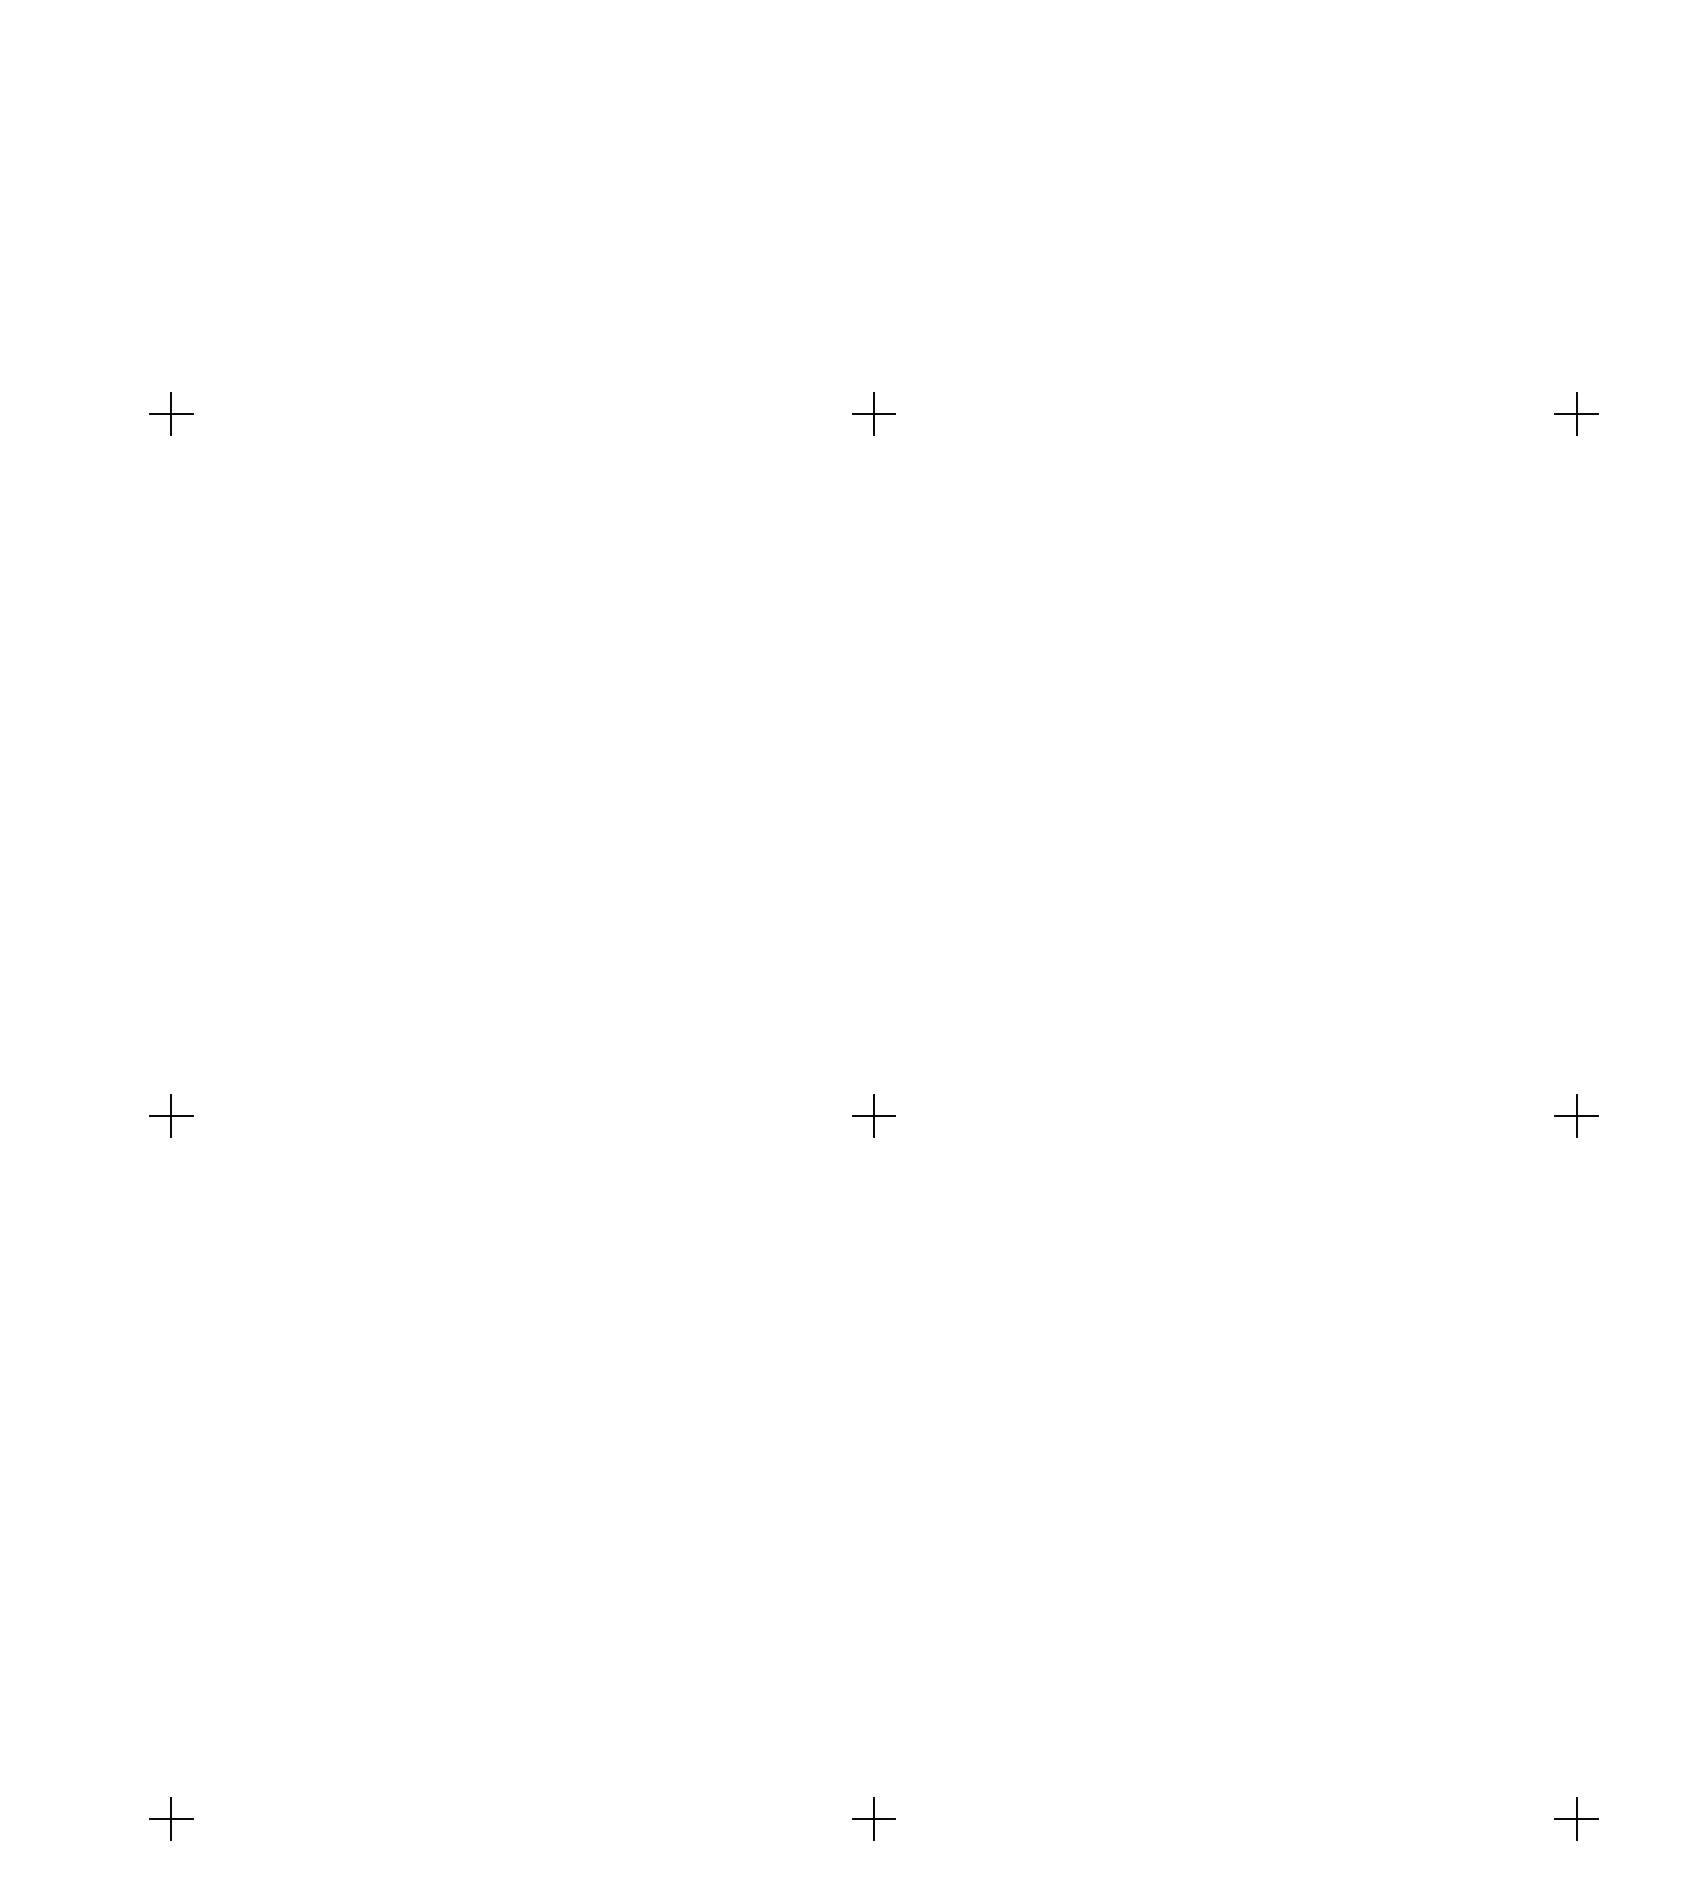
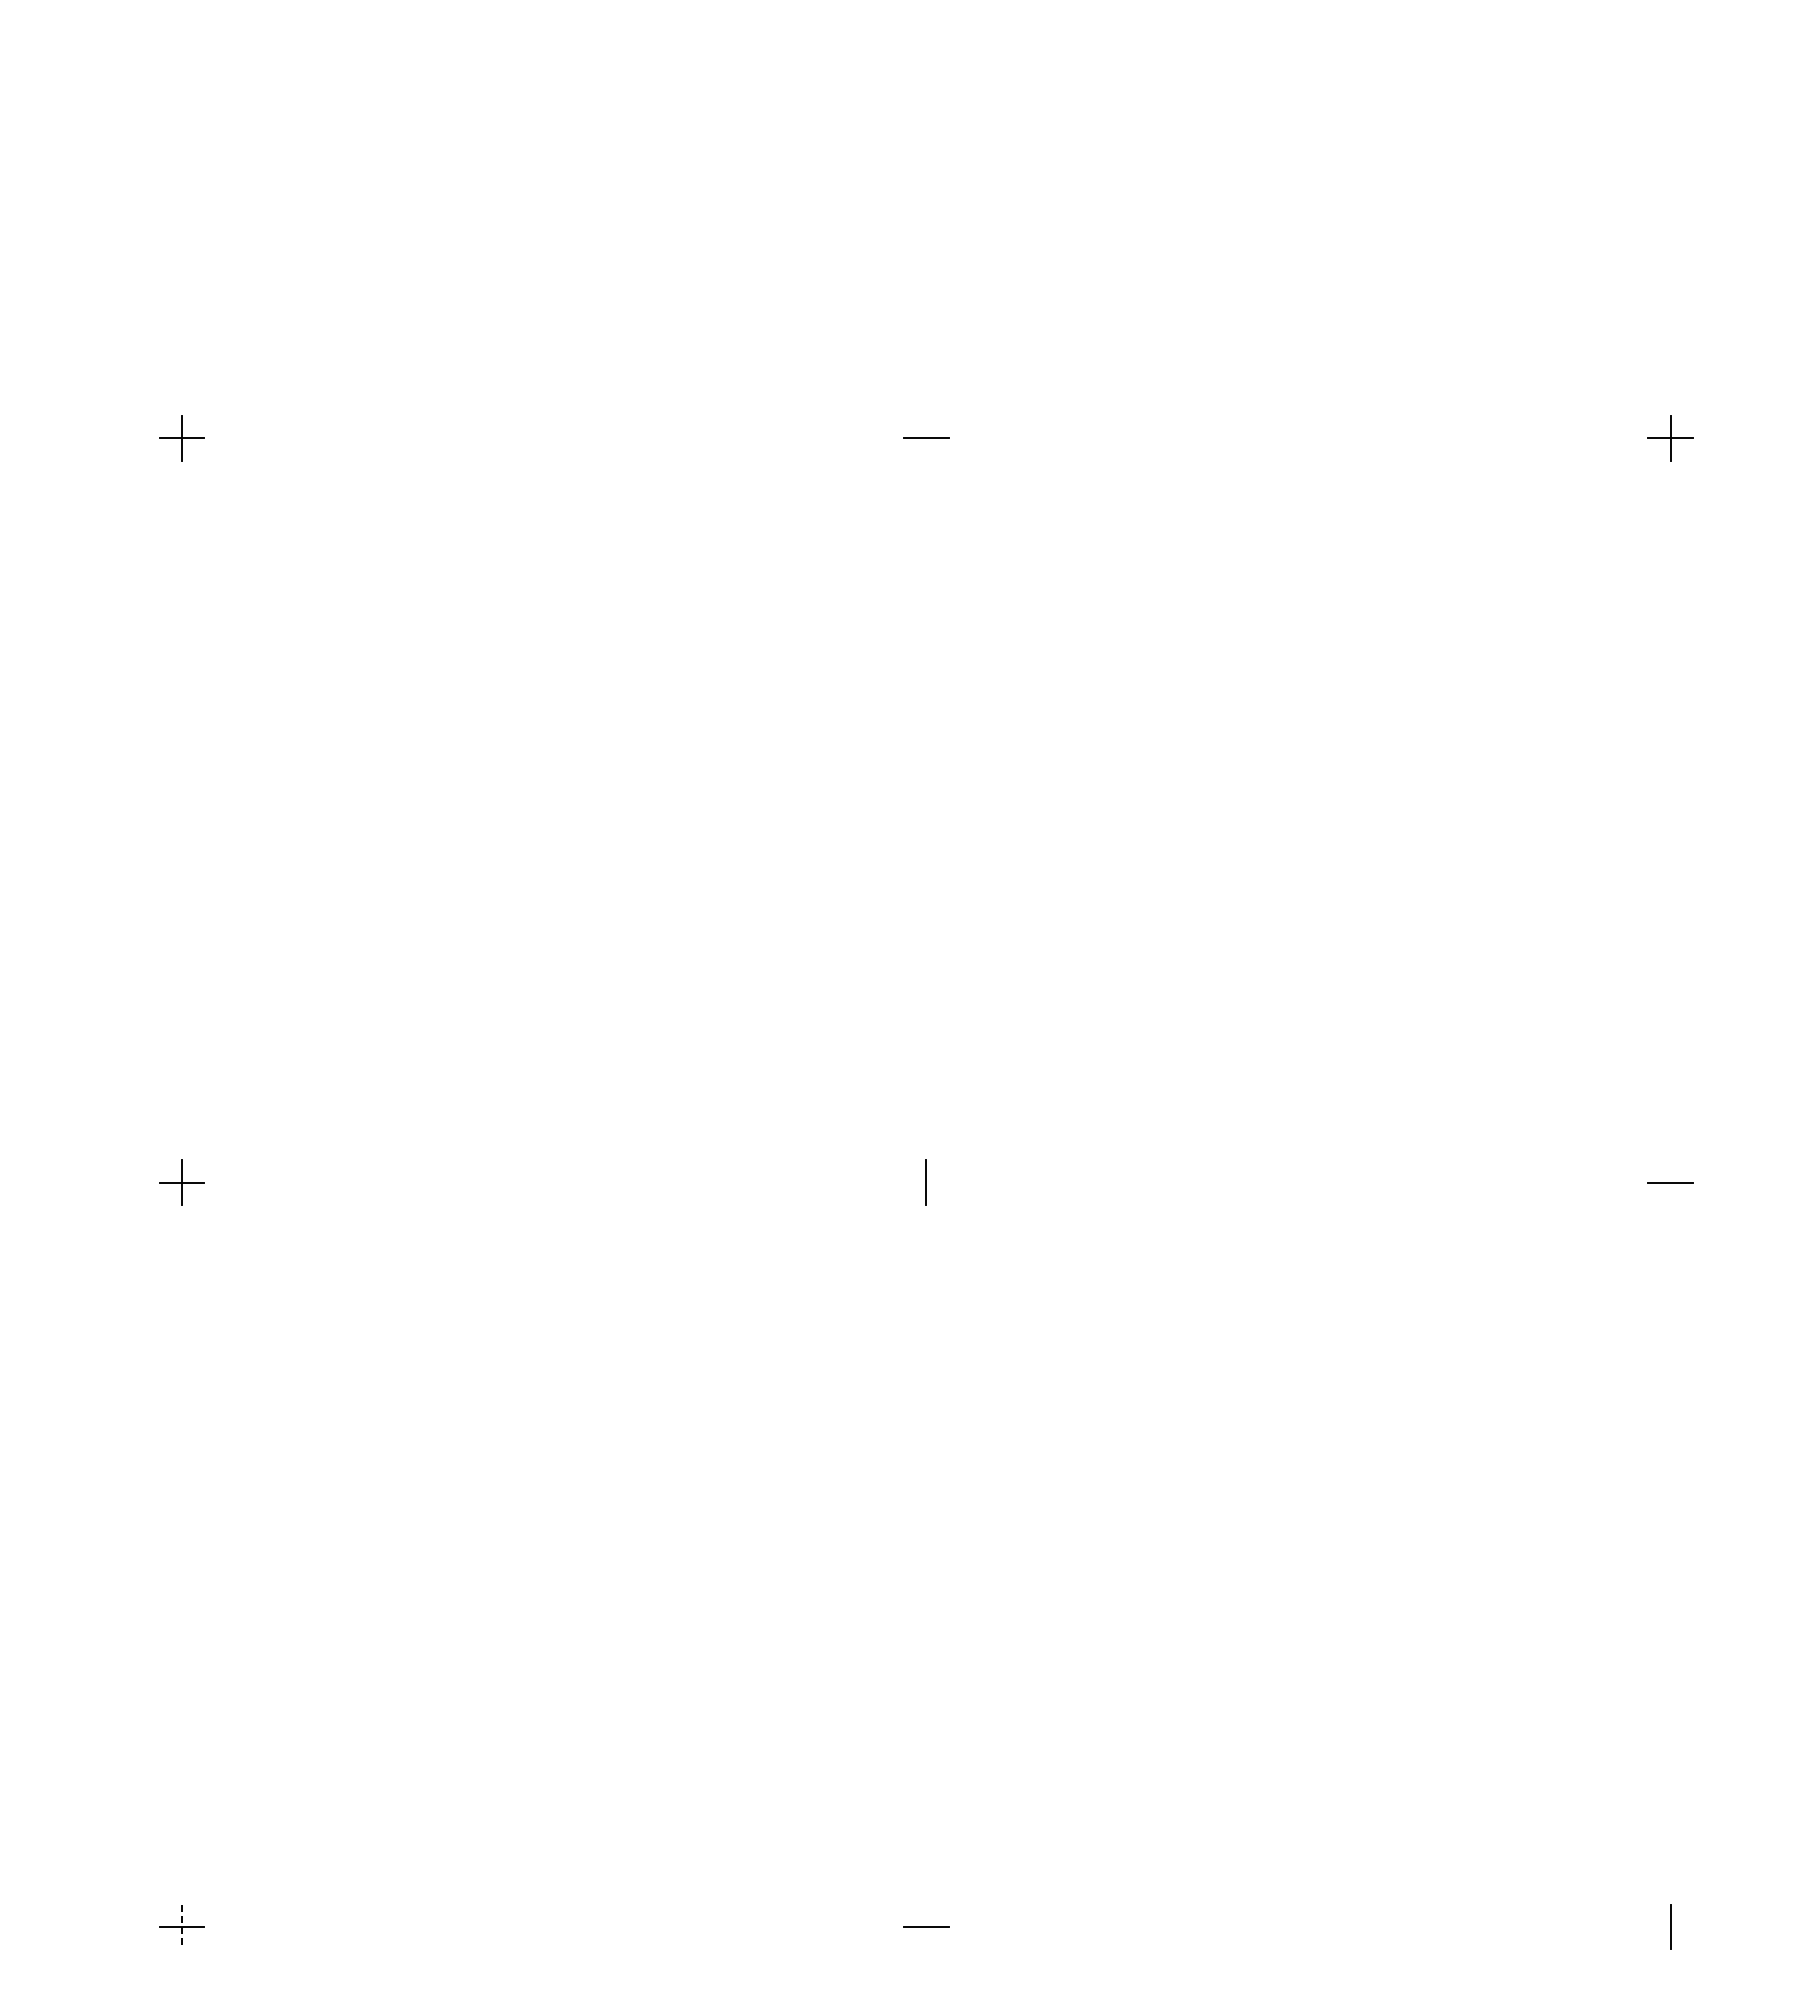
line: (874, 412) -> (926, 437), removed
line: (873, 1116) -> (925, 1182), removed
line: (1576, 1116) -> (1670, 1182), removed
line: (874, 1818) -> (926, 1926), removed
line: (171, 1819) -> (181, 1927), solid -> dashed
line: (1576, 1819) -> (1670, 1927), removed

